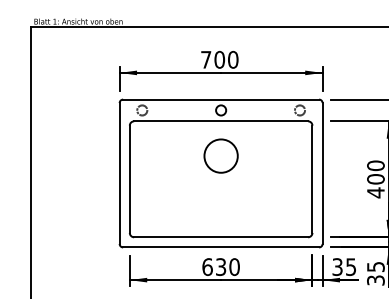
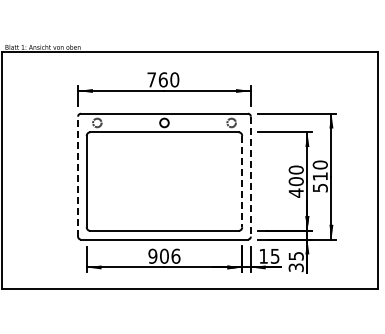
text: (219, 59) -> (163, 79), 700 -> 760
circle: (221, 155) -> (164, 161), removed
line: (120, 173) -> (78, 176), solid -> dashed
line: (322, 173) -> (250, 176), solid -> dashed
line: (312, 179) -> (242, 181), solid -> dashed
text: (221, 266) -> (164, 255), 630 -> 906
text: (337, 266) -> (263, 255), 35 -> 15

